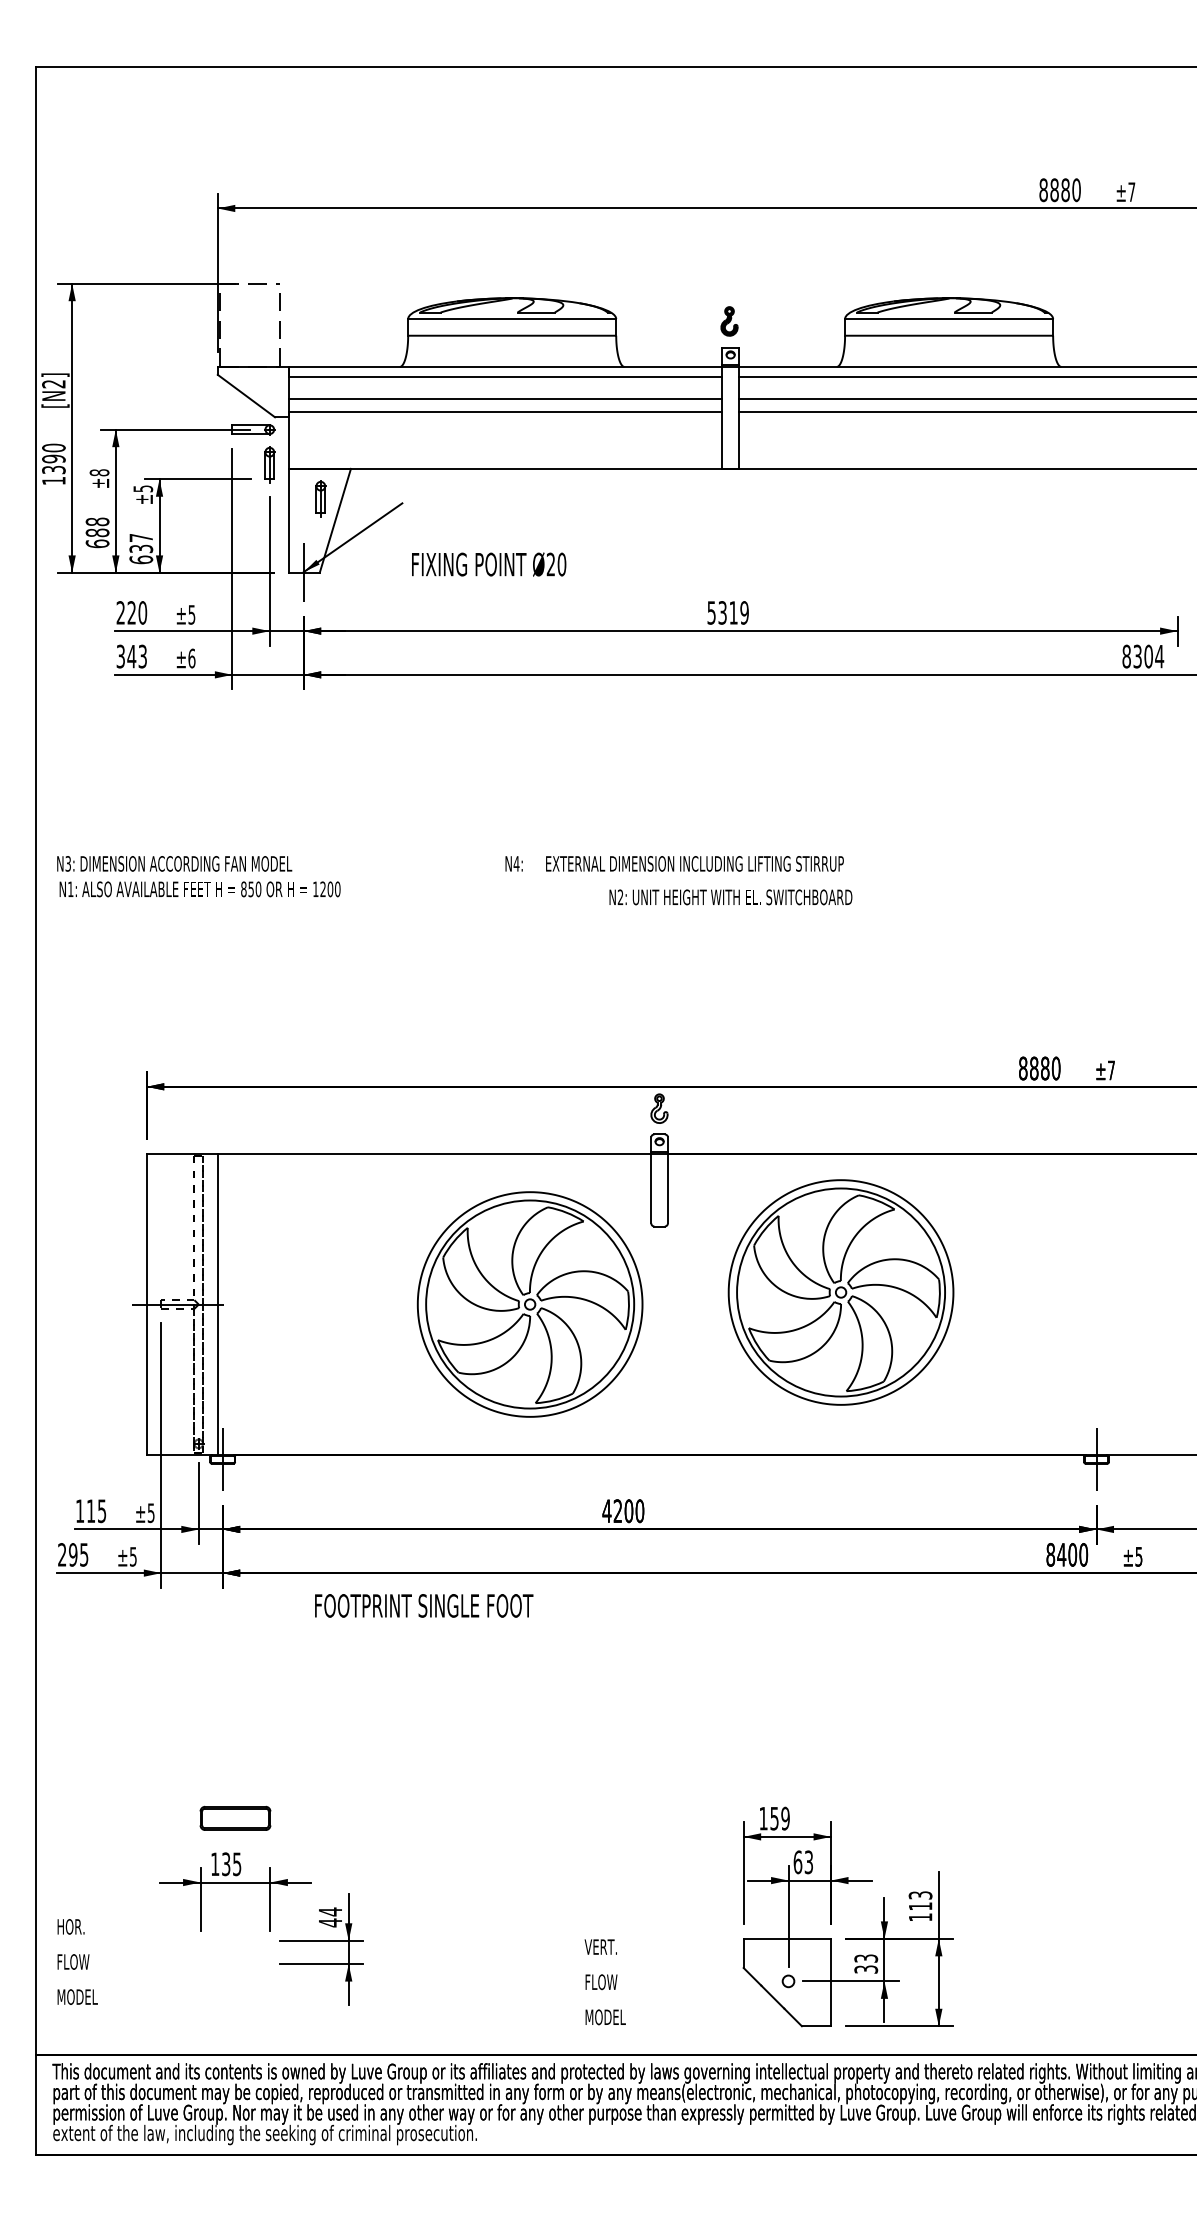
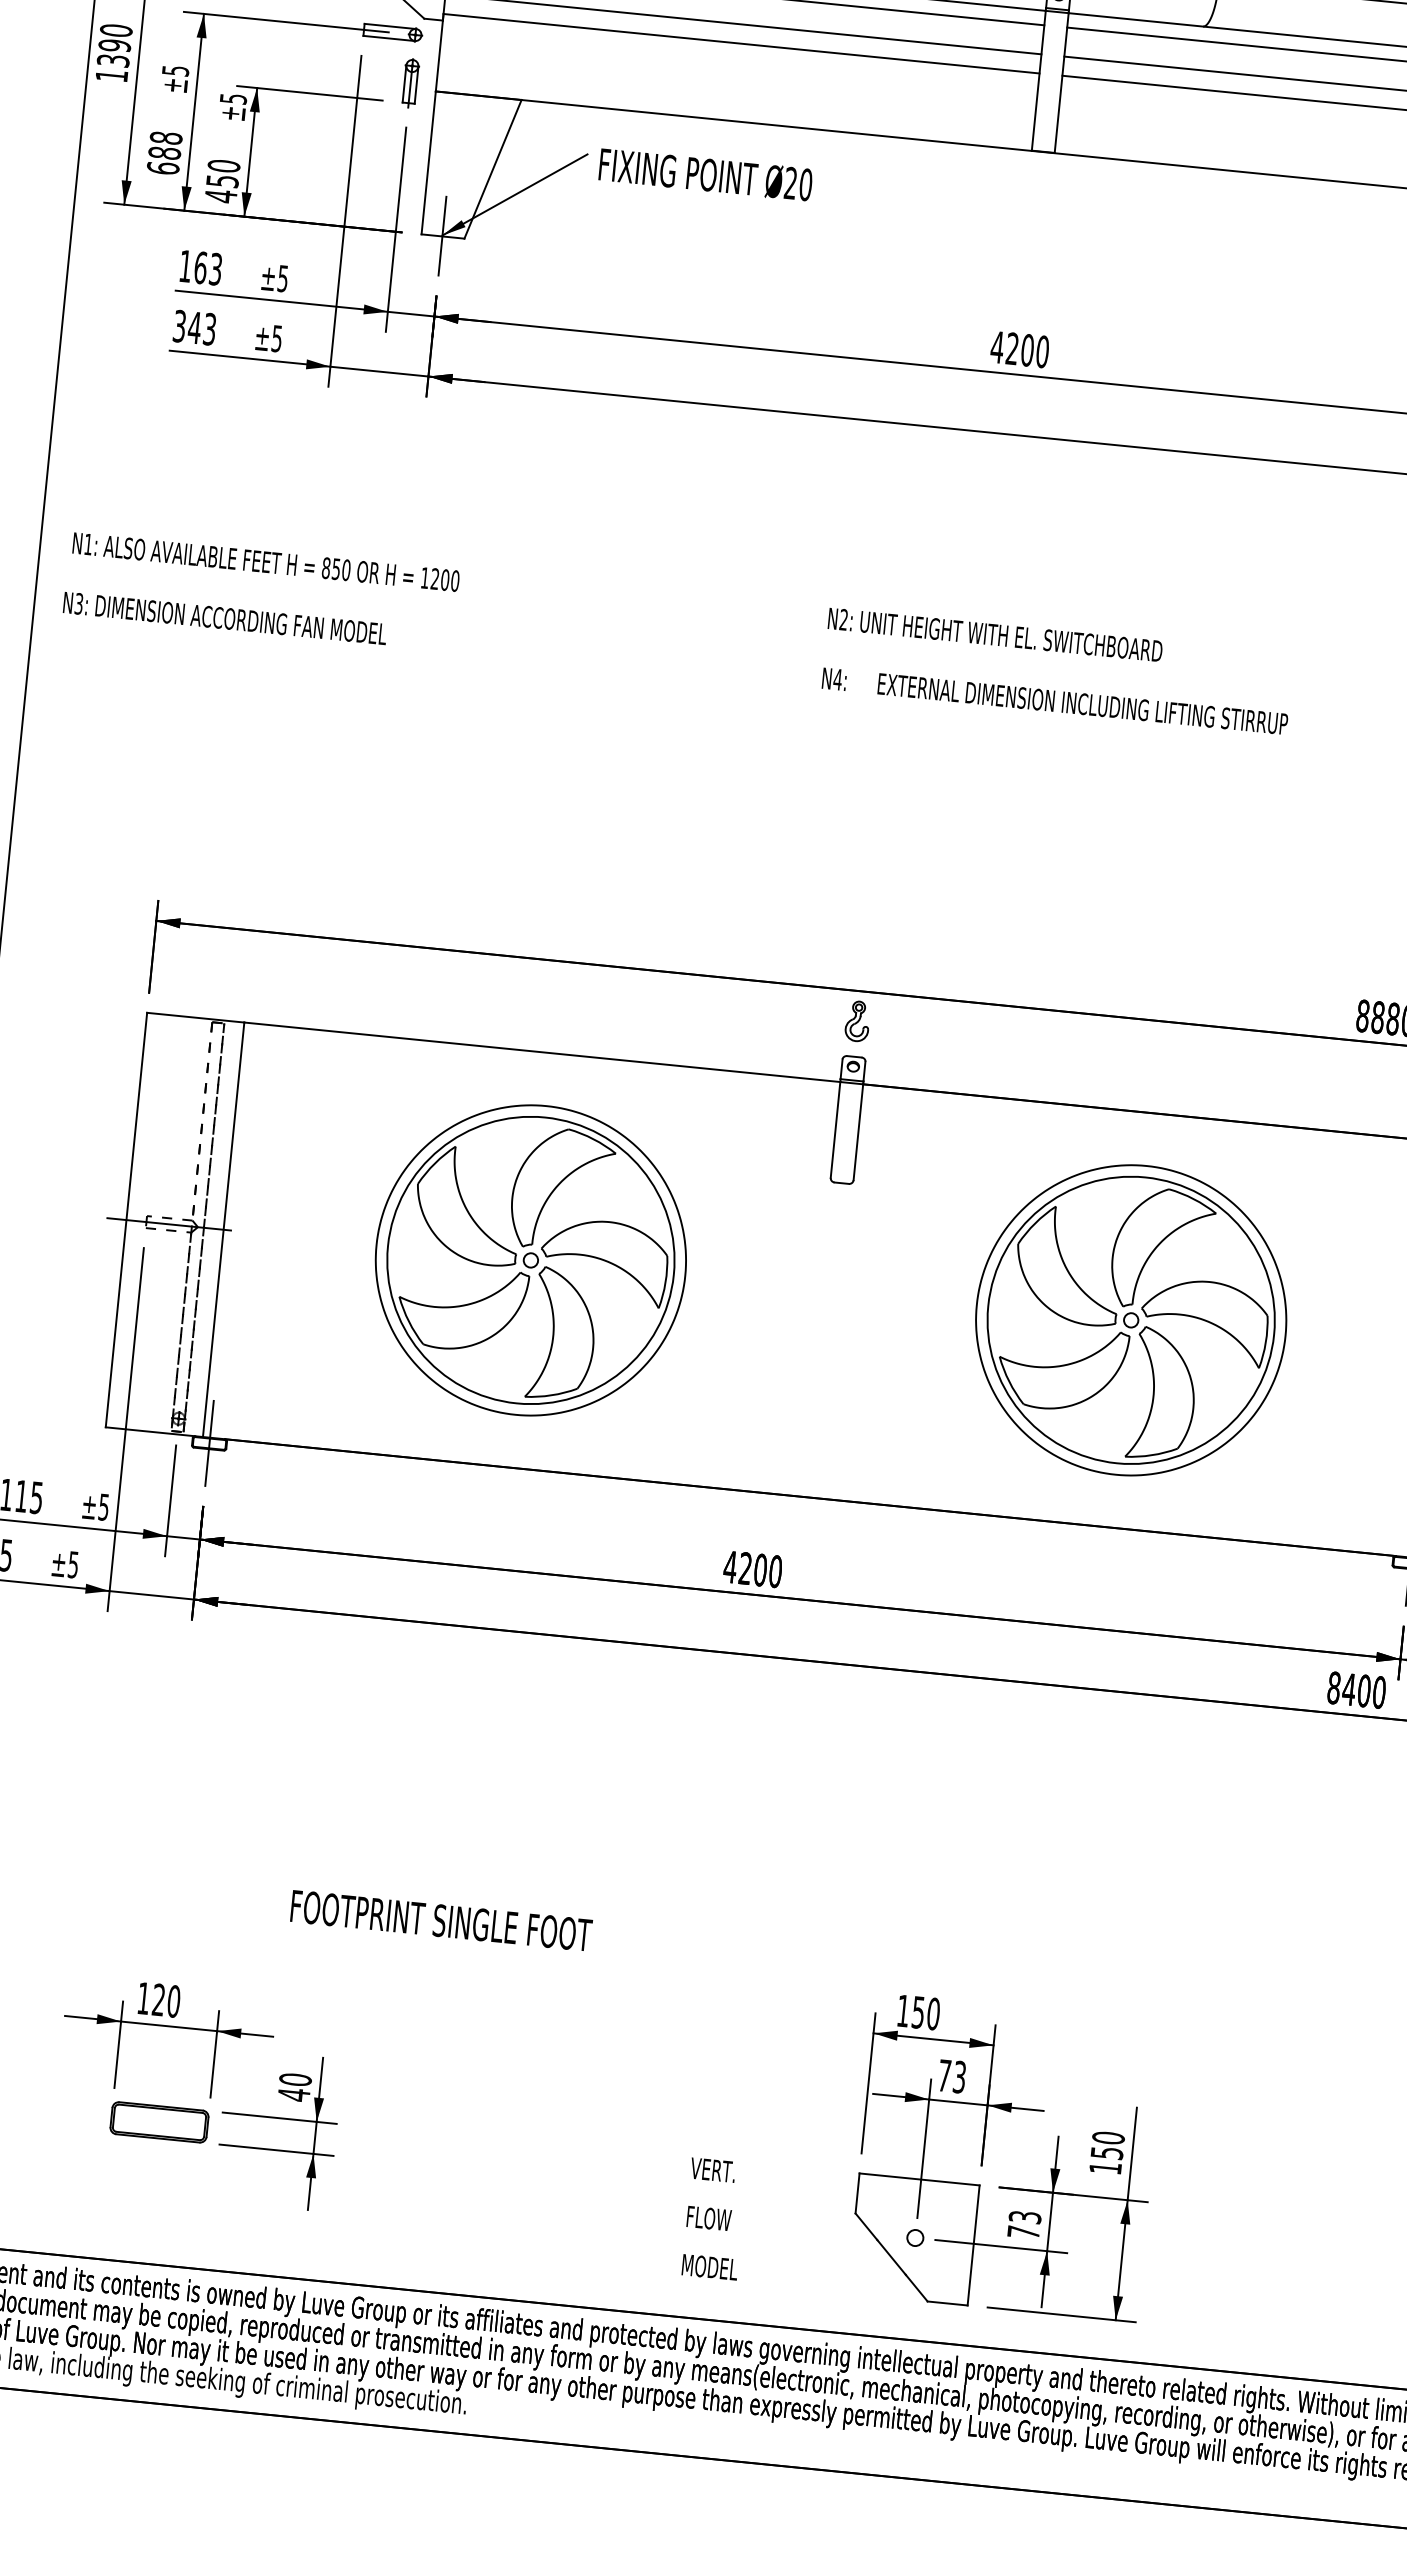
text: (99, 472) -> (175, 70), ±8 -> ±5
part: (320, 498) -> (475, 136), removed
text: (141, 548) -> (222, 180), 637 -> 450
text: (489, 564) -> (706, 174), moved
text: (131, 612) -> (200, 267), 220 -> 163
text: (727, 612) -> (1019, 348), 5319 -> 4200
text: (191, 658) -> (276, 338), ±6 -> ±5
text: (674, 863) -> (1054, 700), moved
text: (199, 889) -> (265, 562), moved
text: (730, 897) -> (994, 635), moved
part: (840, 1292) -> (1130, 1320), moved
part: (529, 1304) -> (530, 1260), moved
text: (424, 1605) -> (441, 1920), moved
part: (235, 1817) -> (159, 2121), moved
text: (785, 1818) -> (933, 2013), 159 -> 150
text: (797, 1862) -> (943, 2075), 63 -> 73
text: (231, 1864) -> (166, 2001), 135 -> 120
text: (920, 1900) -> (1107, 2144), 113 -> 150
text: (330, 1911) -> (295, 2079), 44 -> 40
text: (866, 1969) -> (1024, 2232), 33 -> 73
text: (604, 1982) -> (713, 2219), moved

